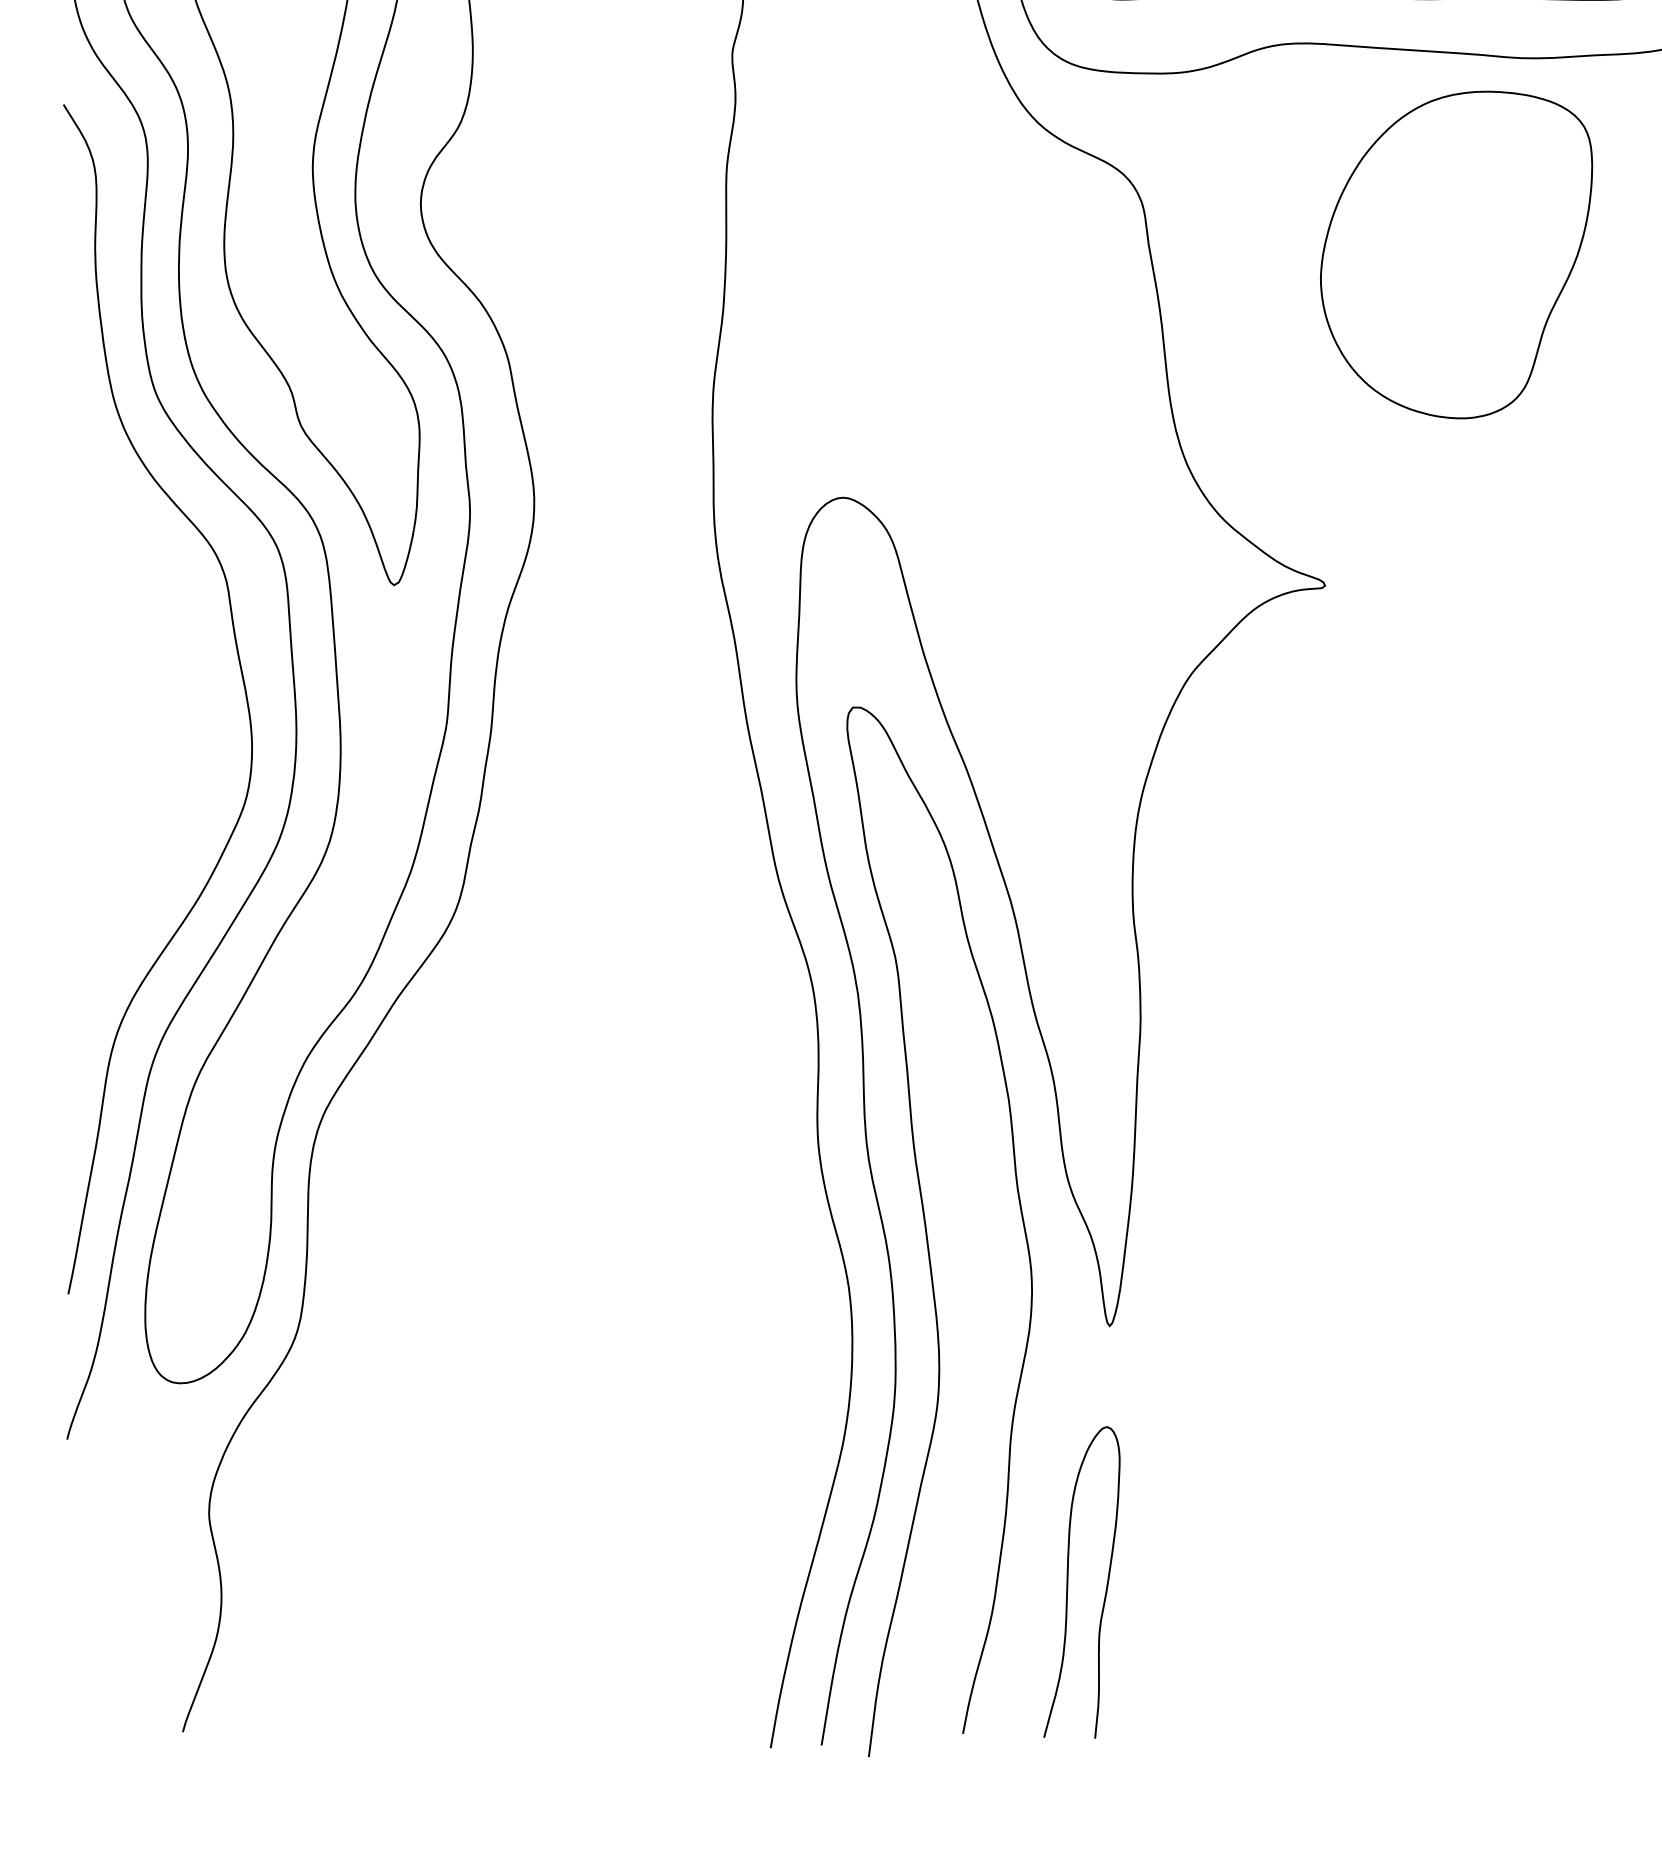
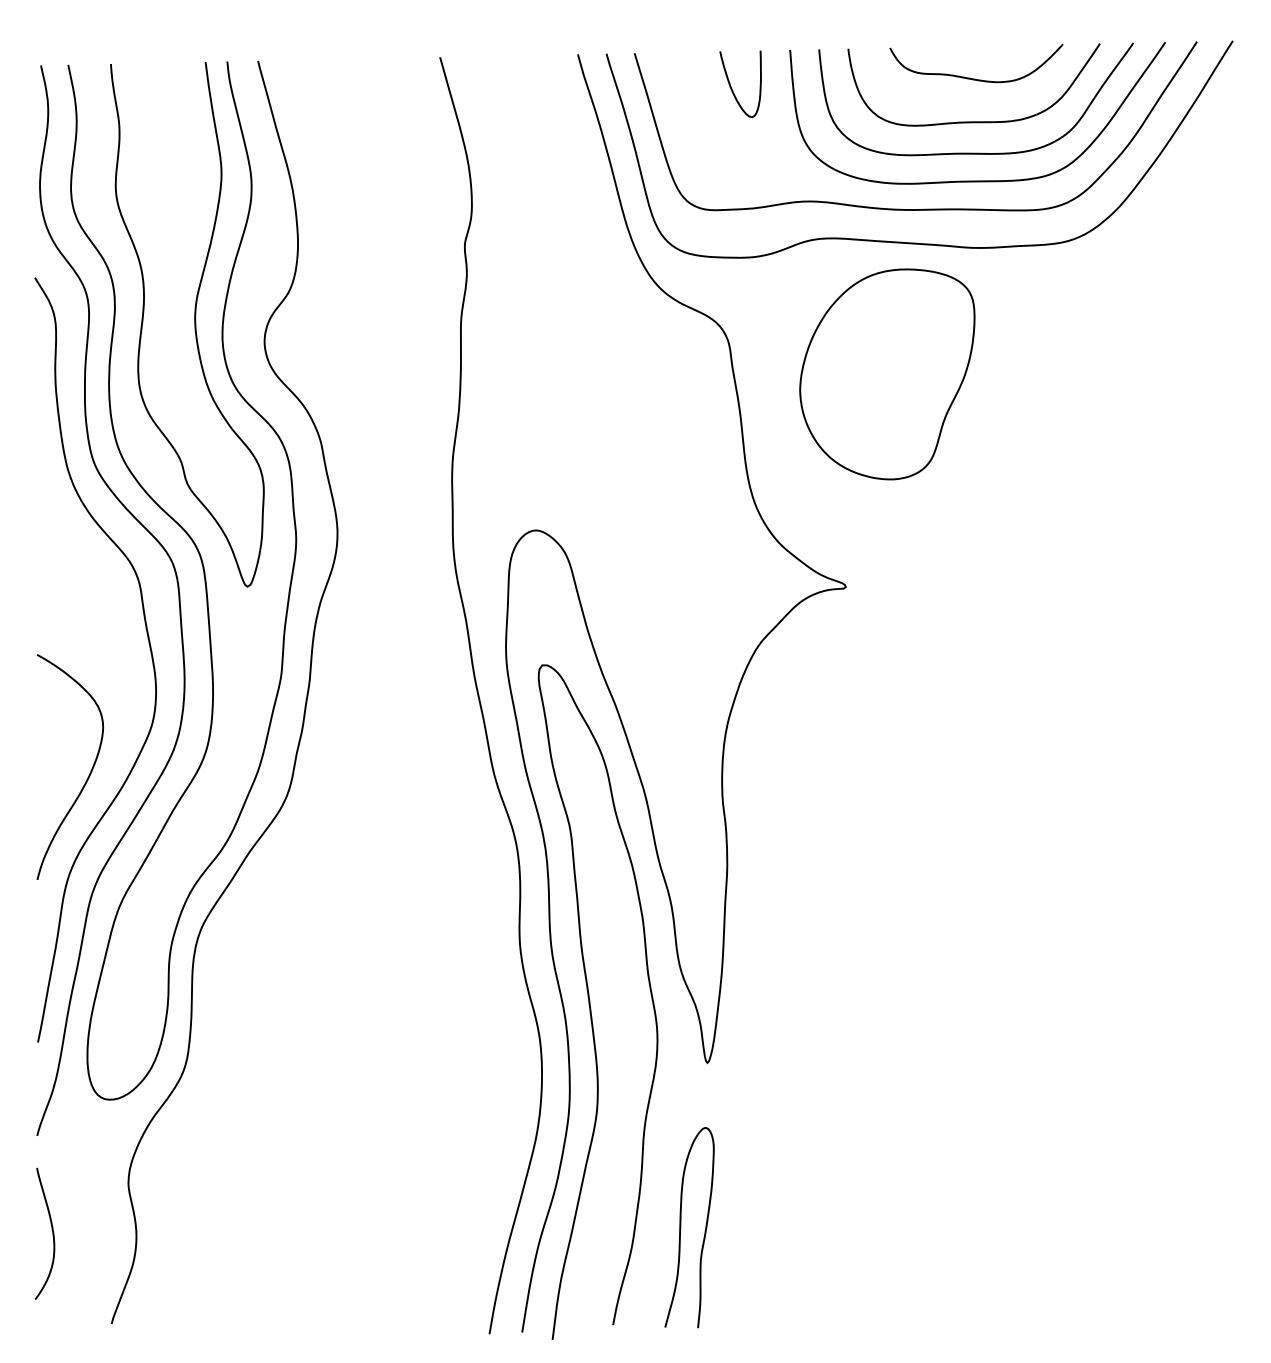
part: (1456, 255) -> (887, 374), moved
curve: (146, 878) -> (88, 775), added
curve: (90, 1591) -> (52, 1233), added

